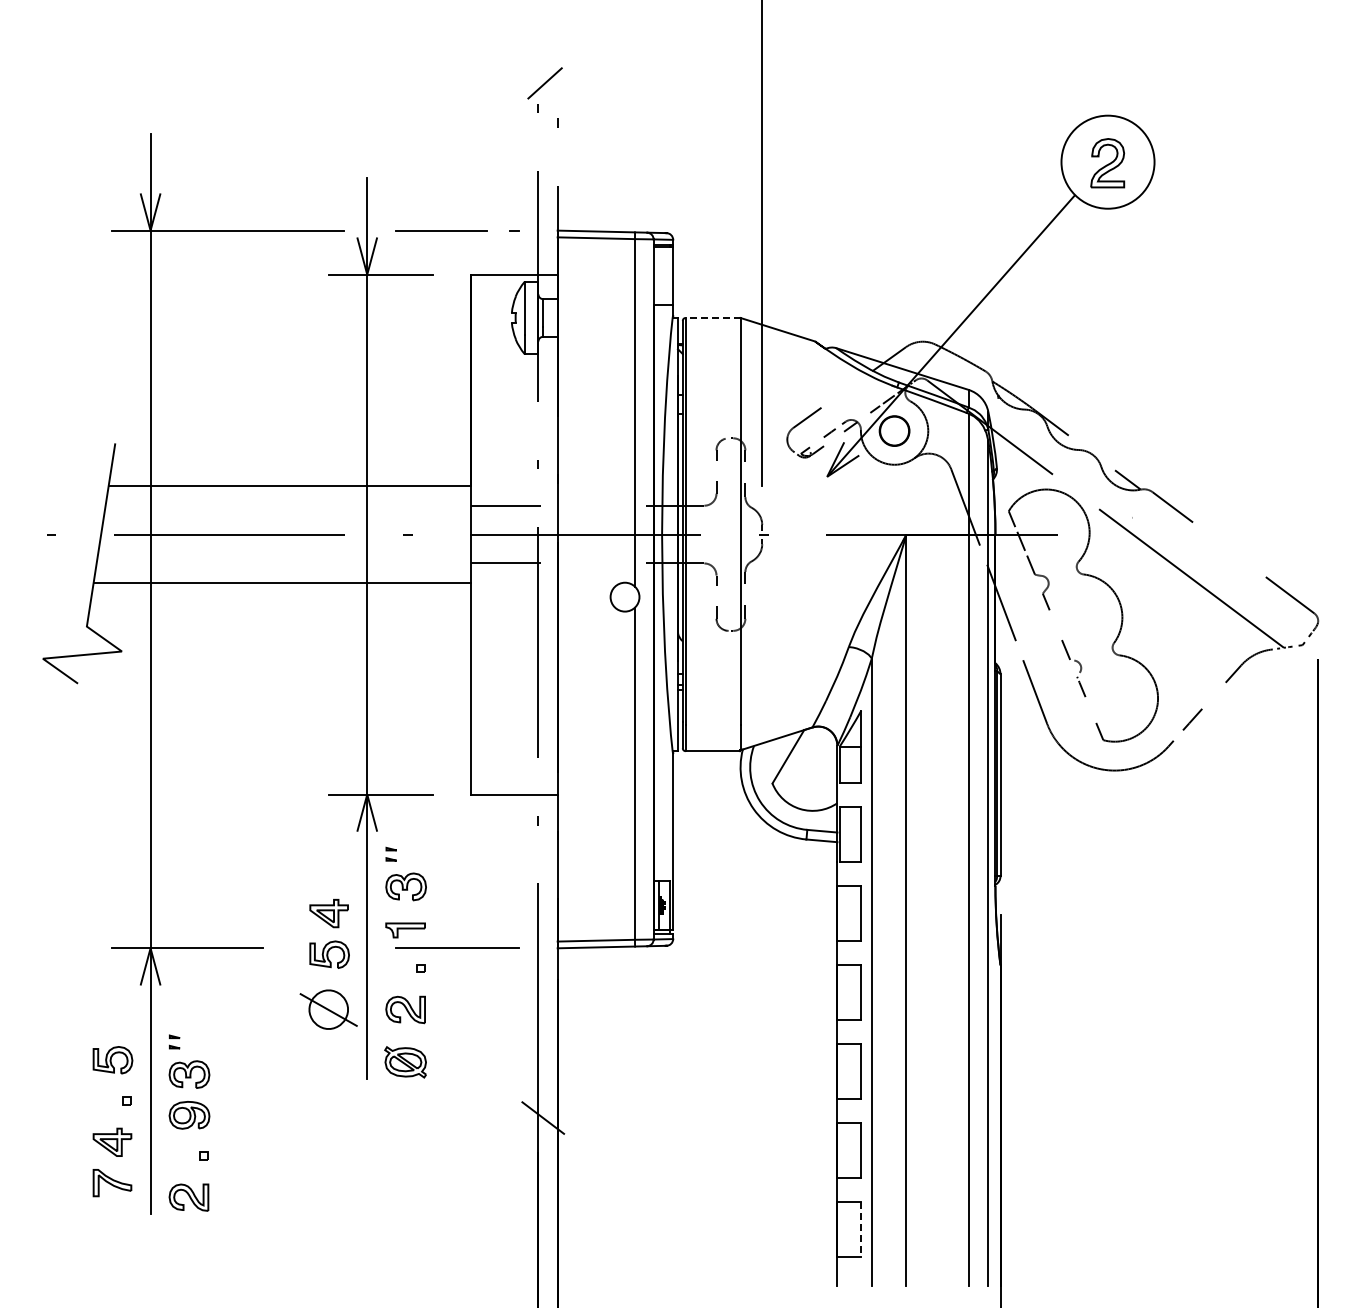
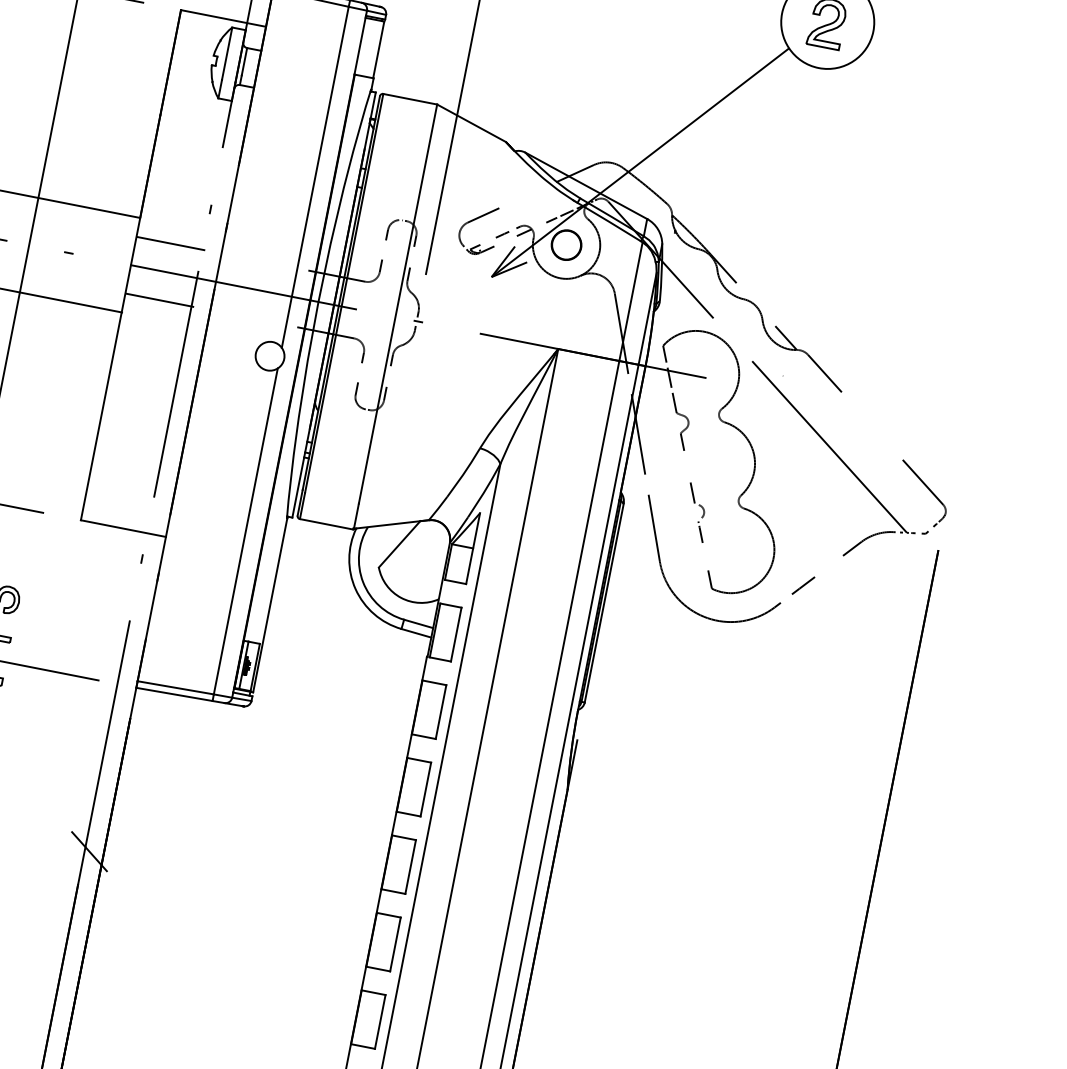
line: (712, 317) -> (409, 98), dashed -> solid
line: (861, 1229) -> (380, 1022), dashed -> solid

